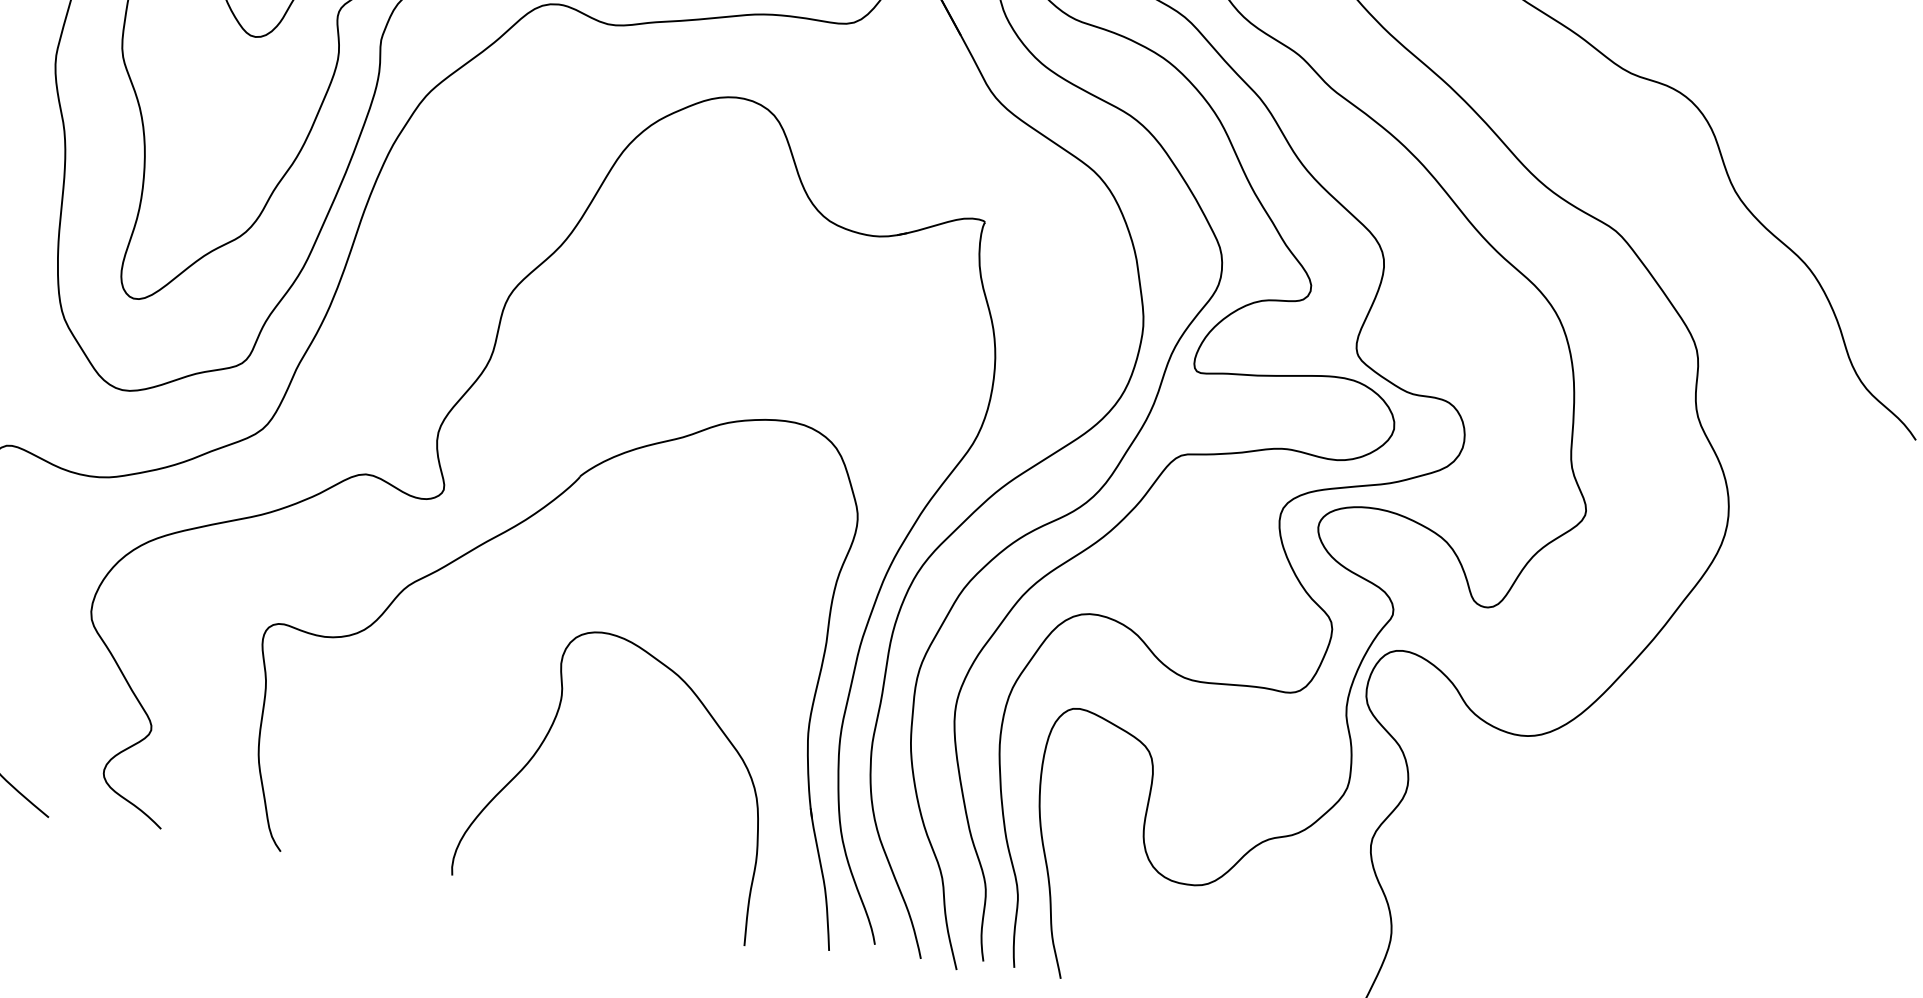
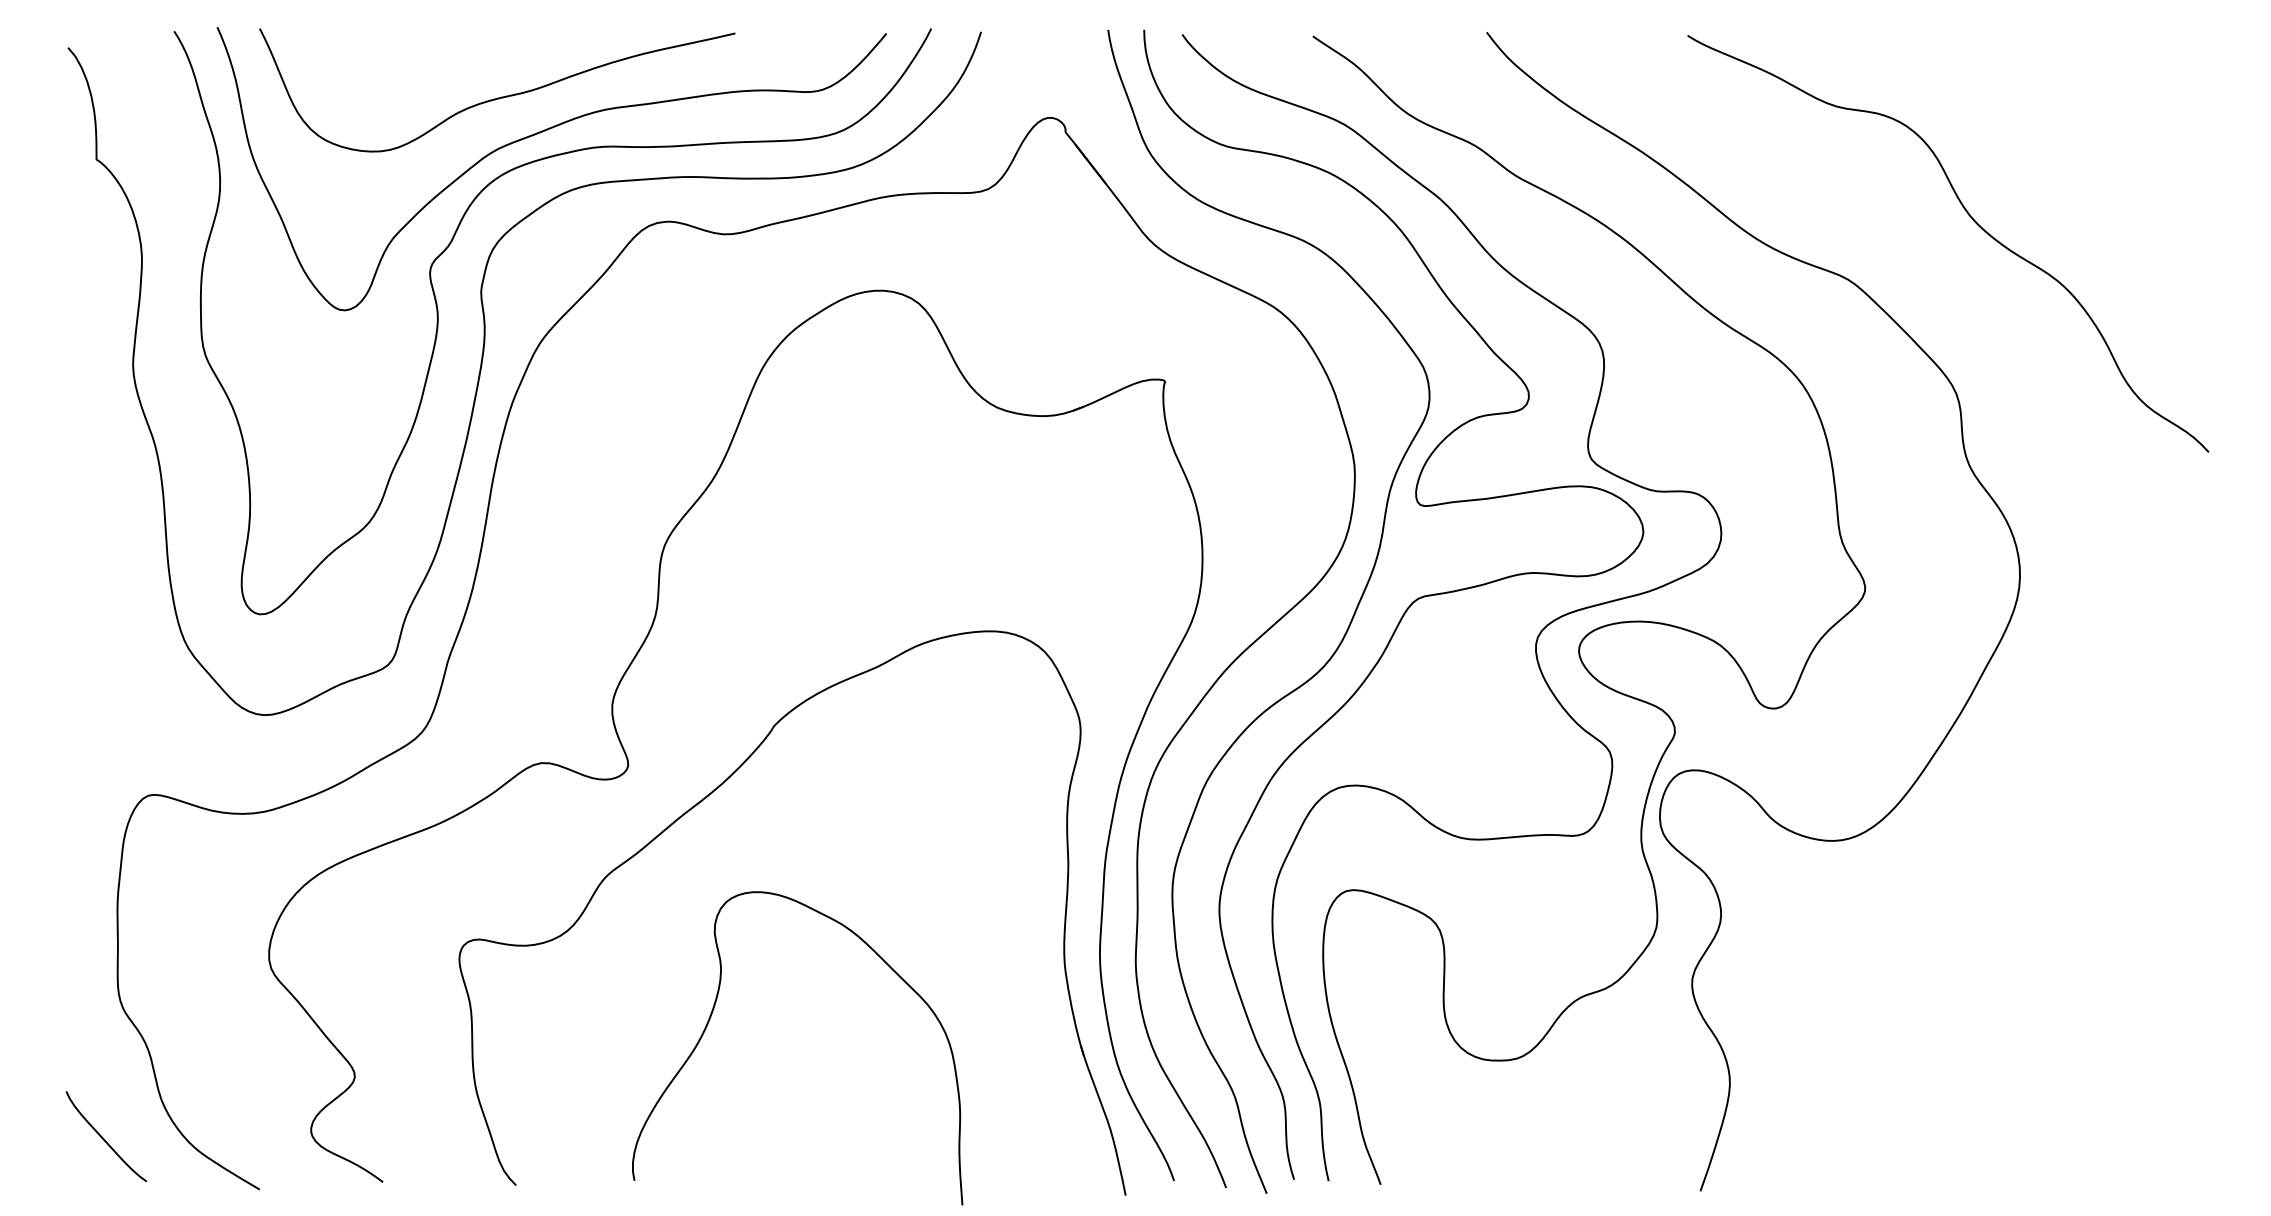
curve: (545, 739) -> (711, 1017), moved

